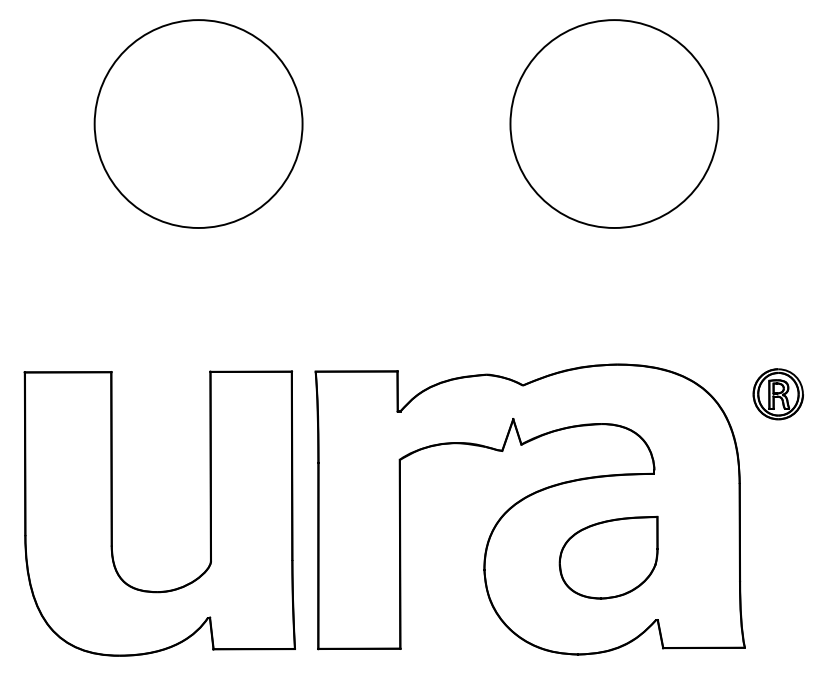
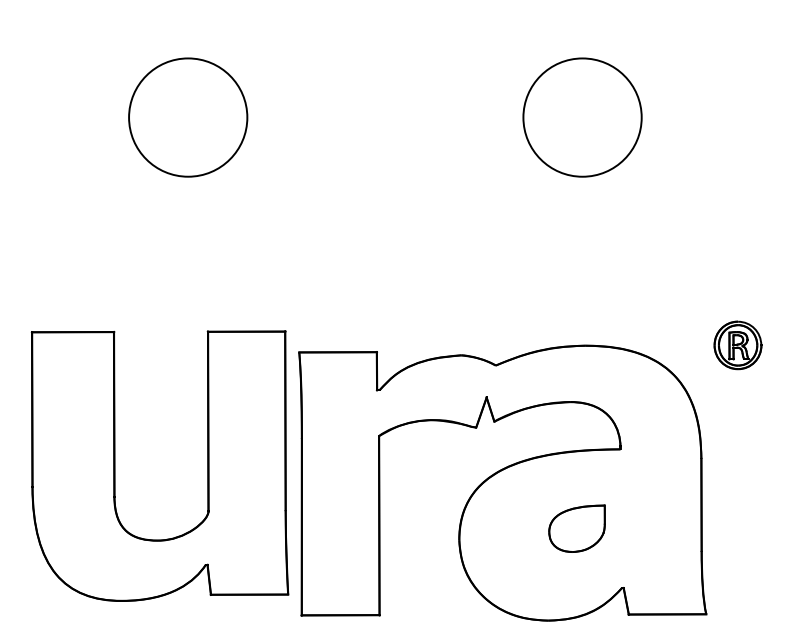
circle: (198, 123) -> (188, 117), size x0.6
circle: (614, 123) -> (582, 117), size x0.6
part: (777, 394) -> (737, 345), moved
part: (112, 513) -> (115, 466), moved
part: (608, 557) -> (576, 528), size x0.6

